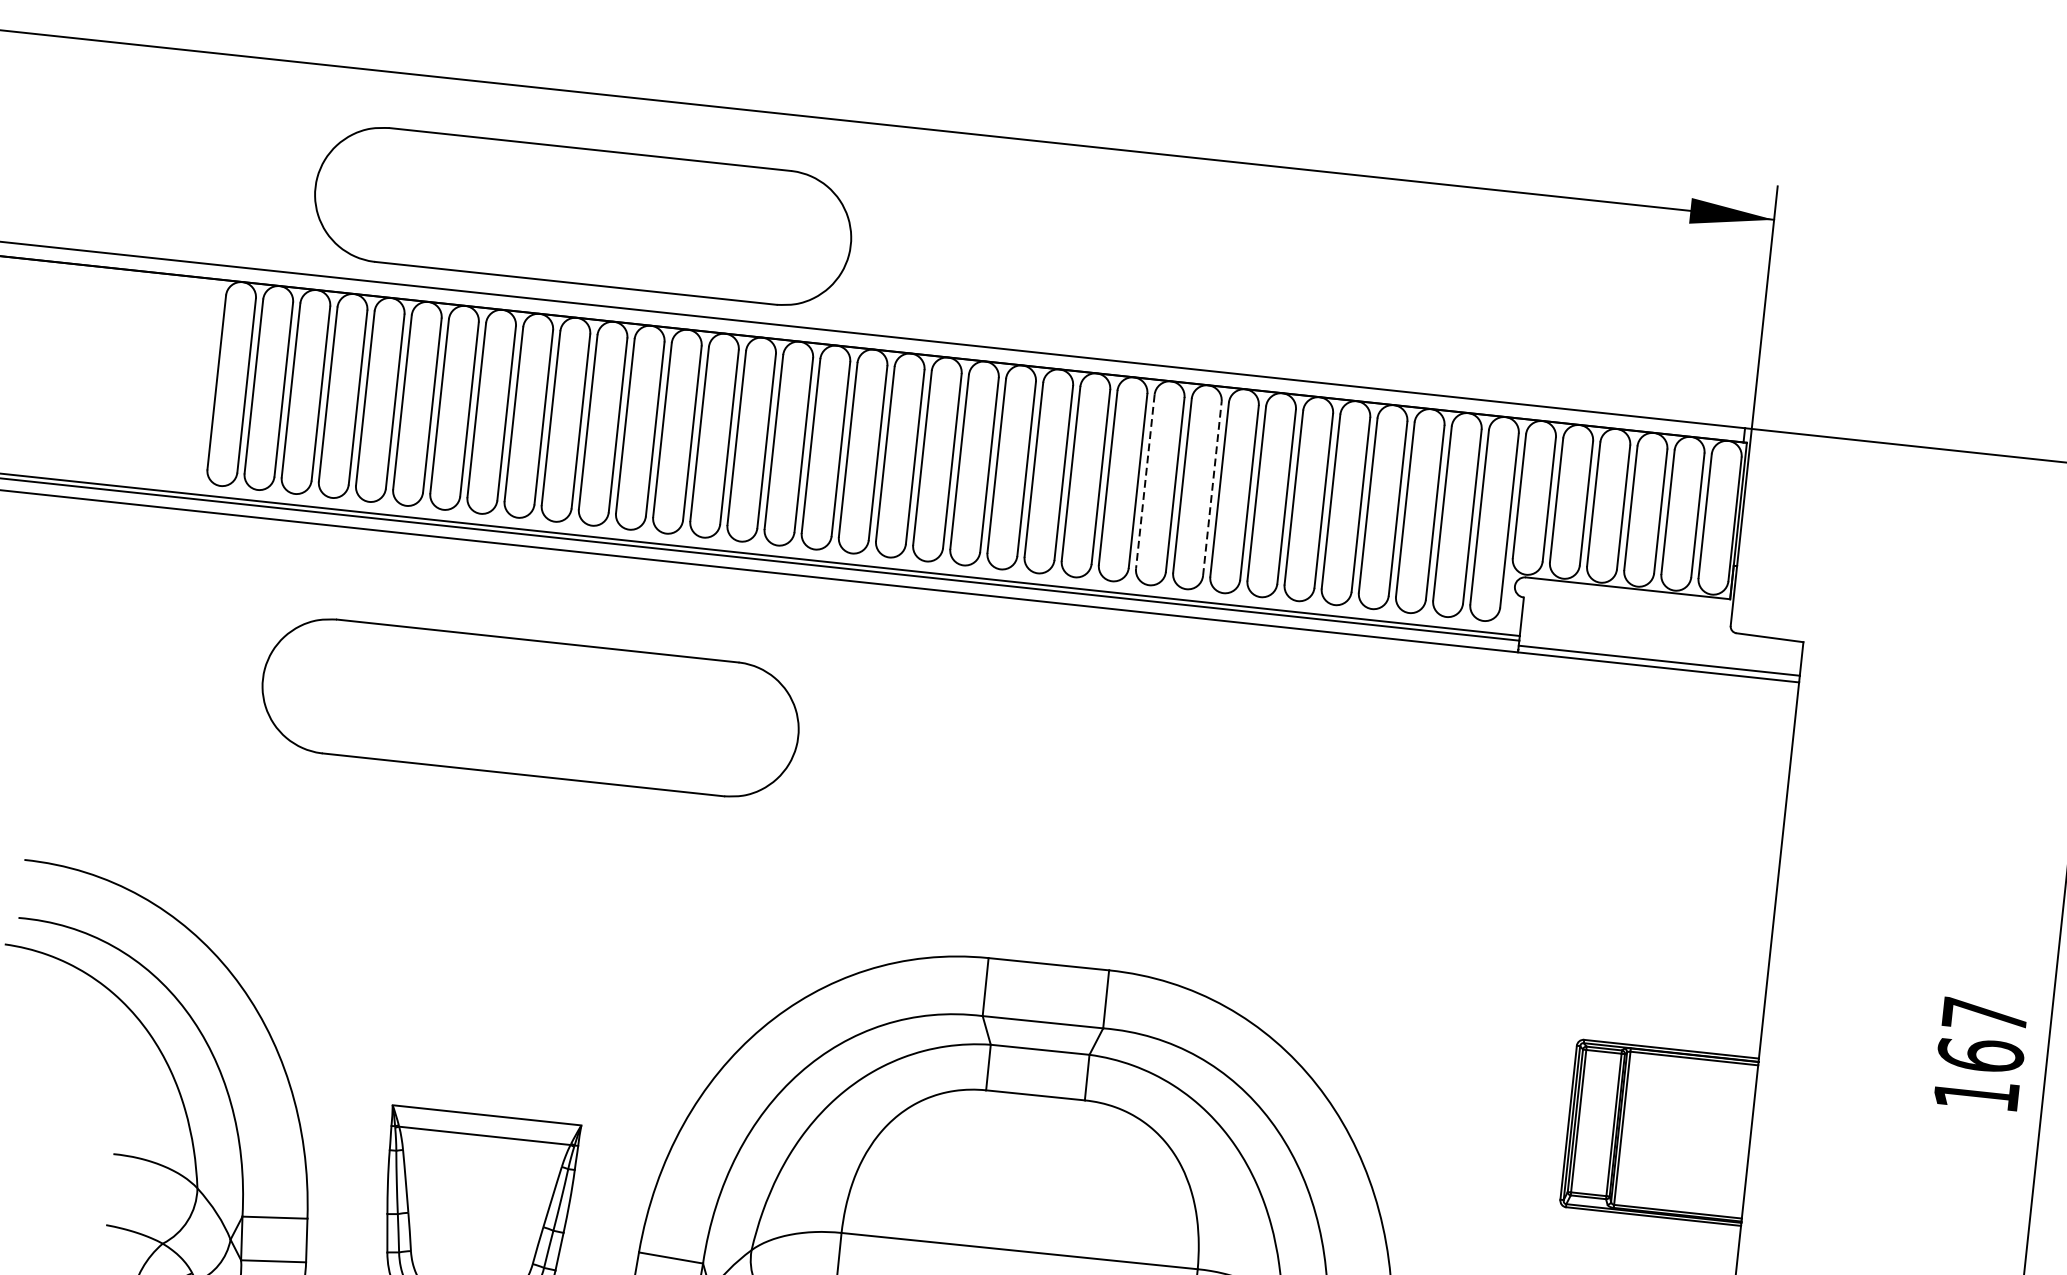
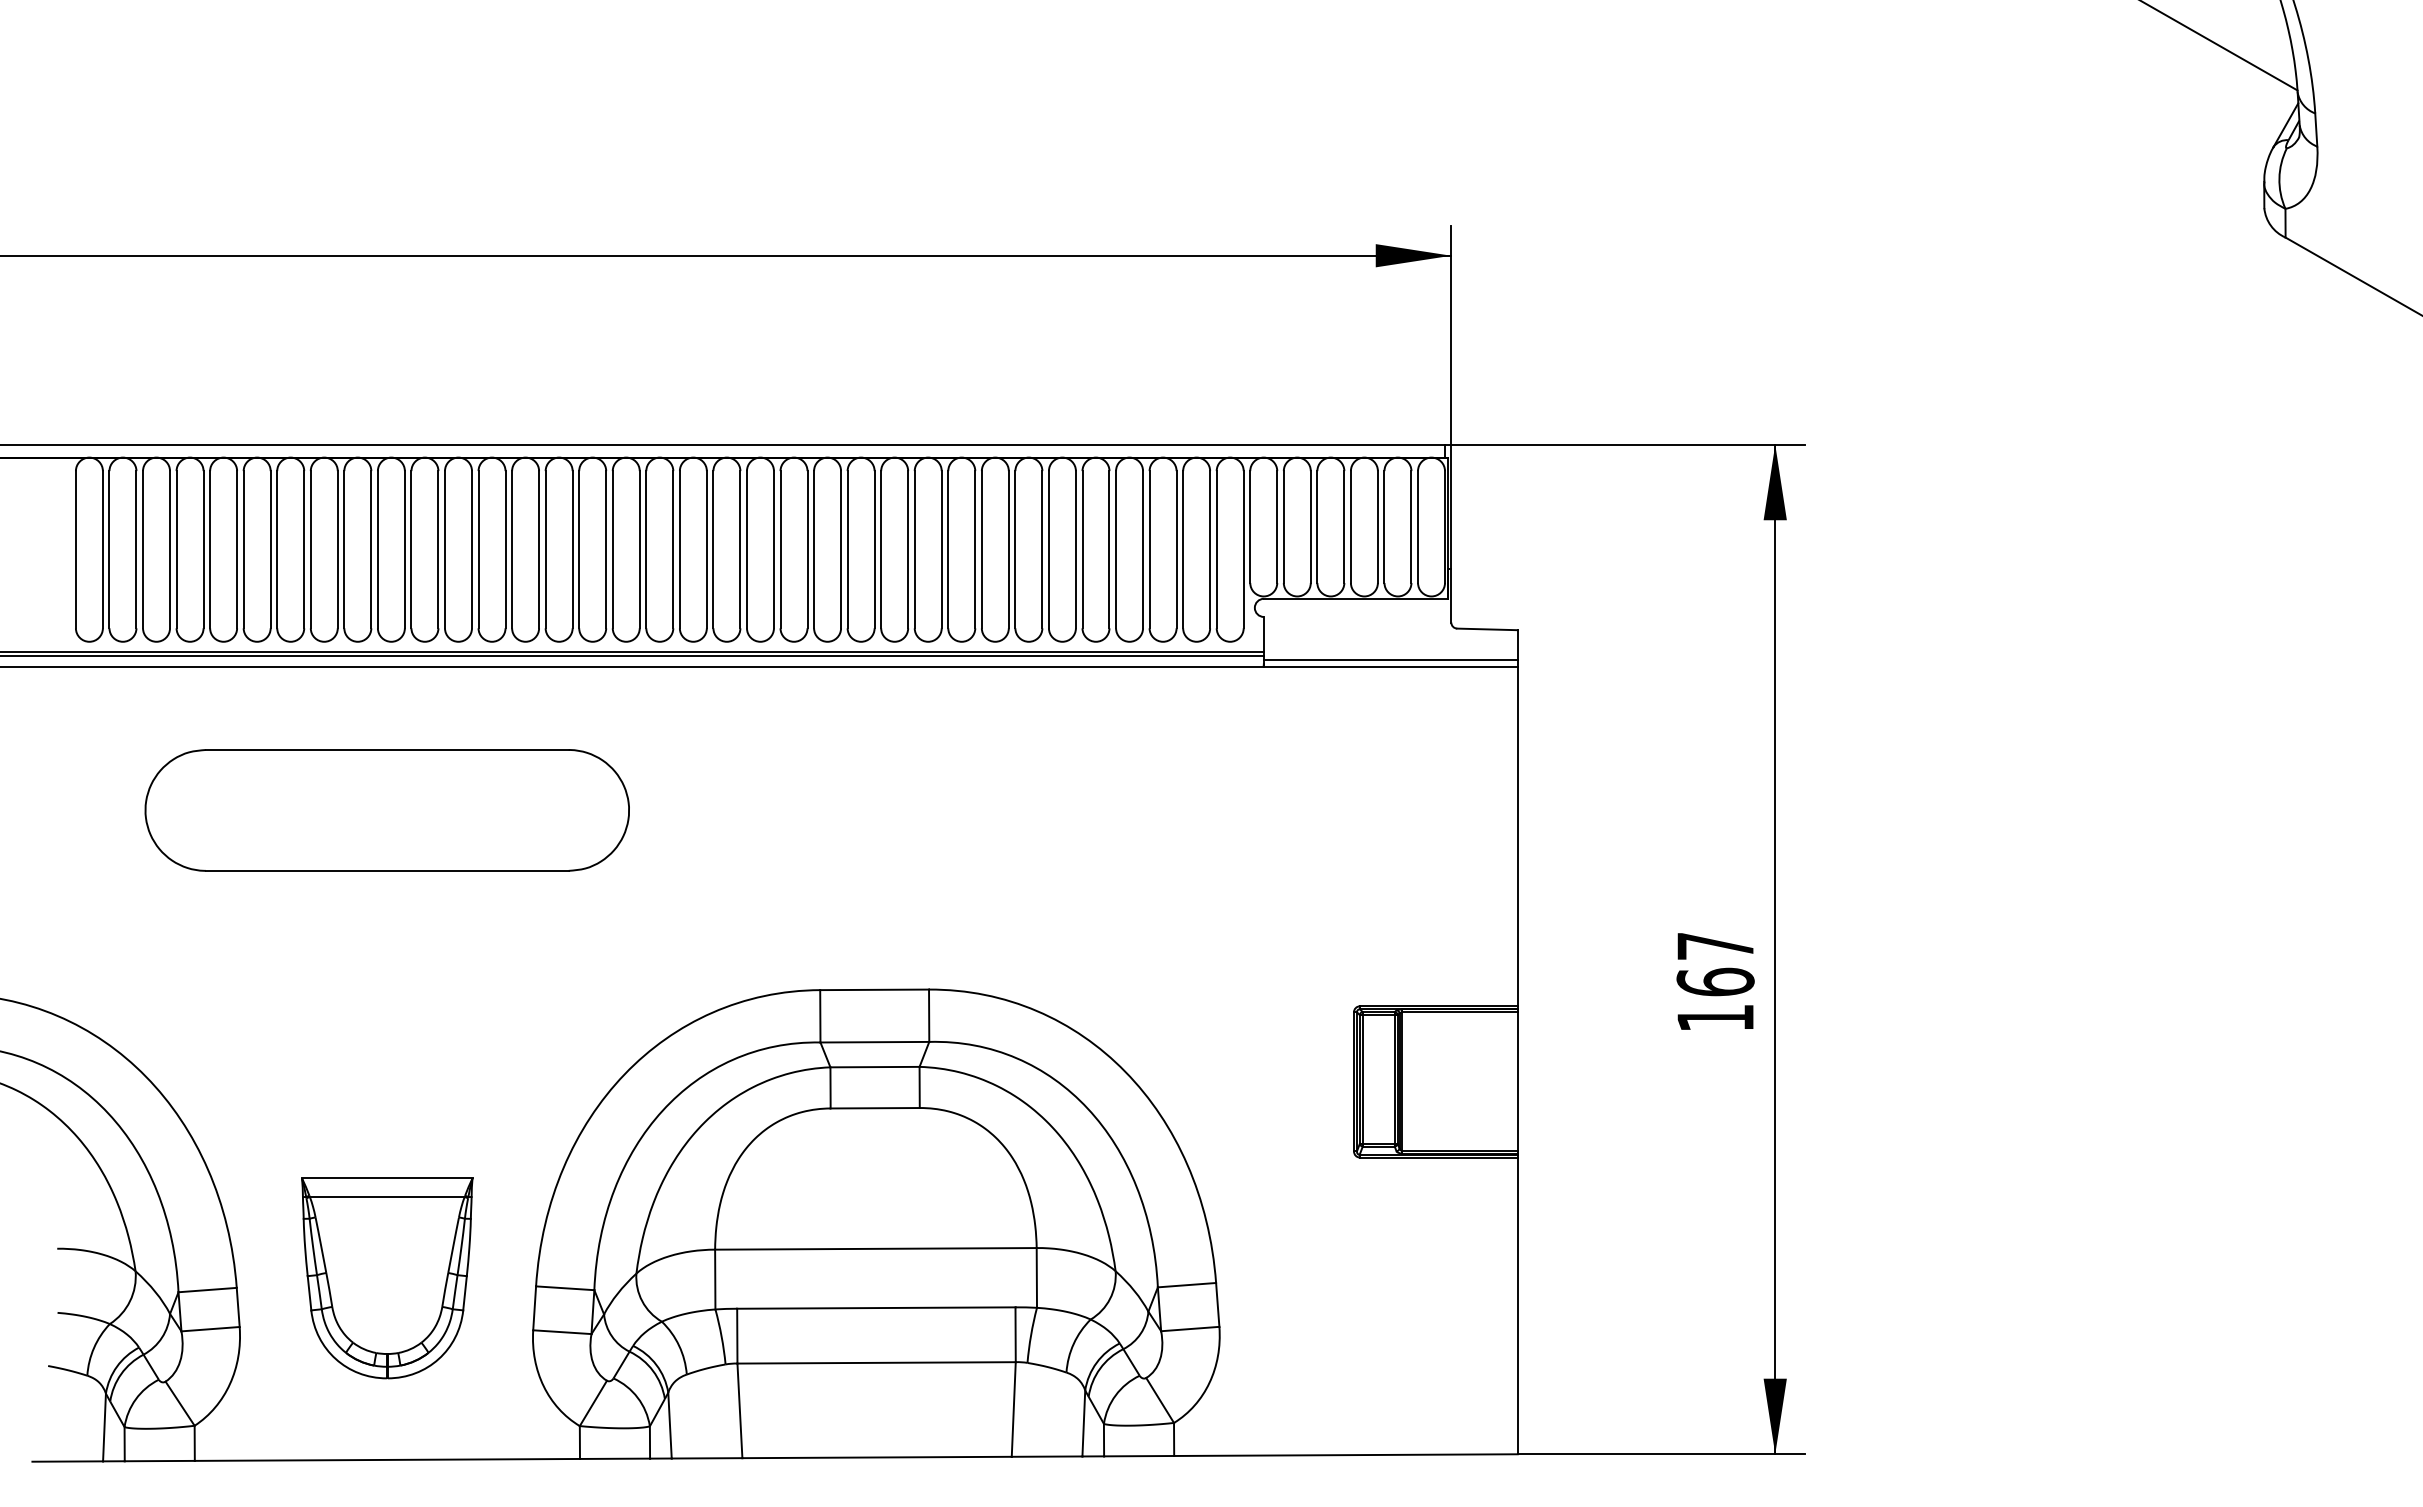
part: (582, 216) -> (386, 366), removed
line: (1145, 481) -> (914, 549), dashed -> solid
line: (1212, 488) -> (975, 549), dashed -> solid

